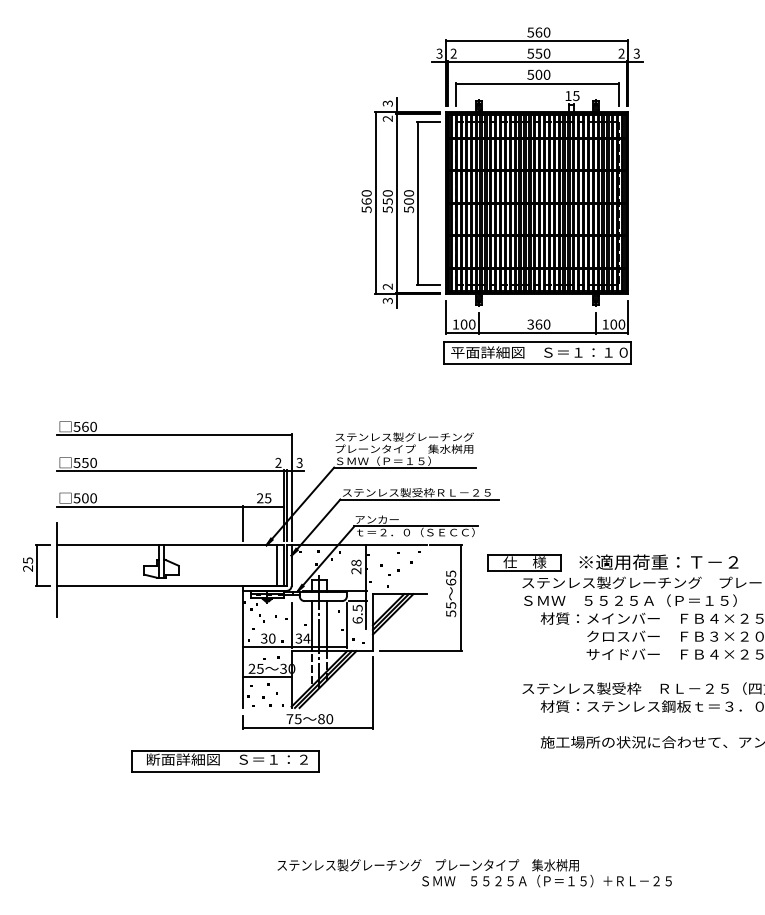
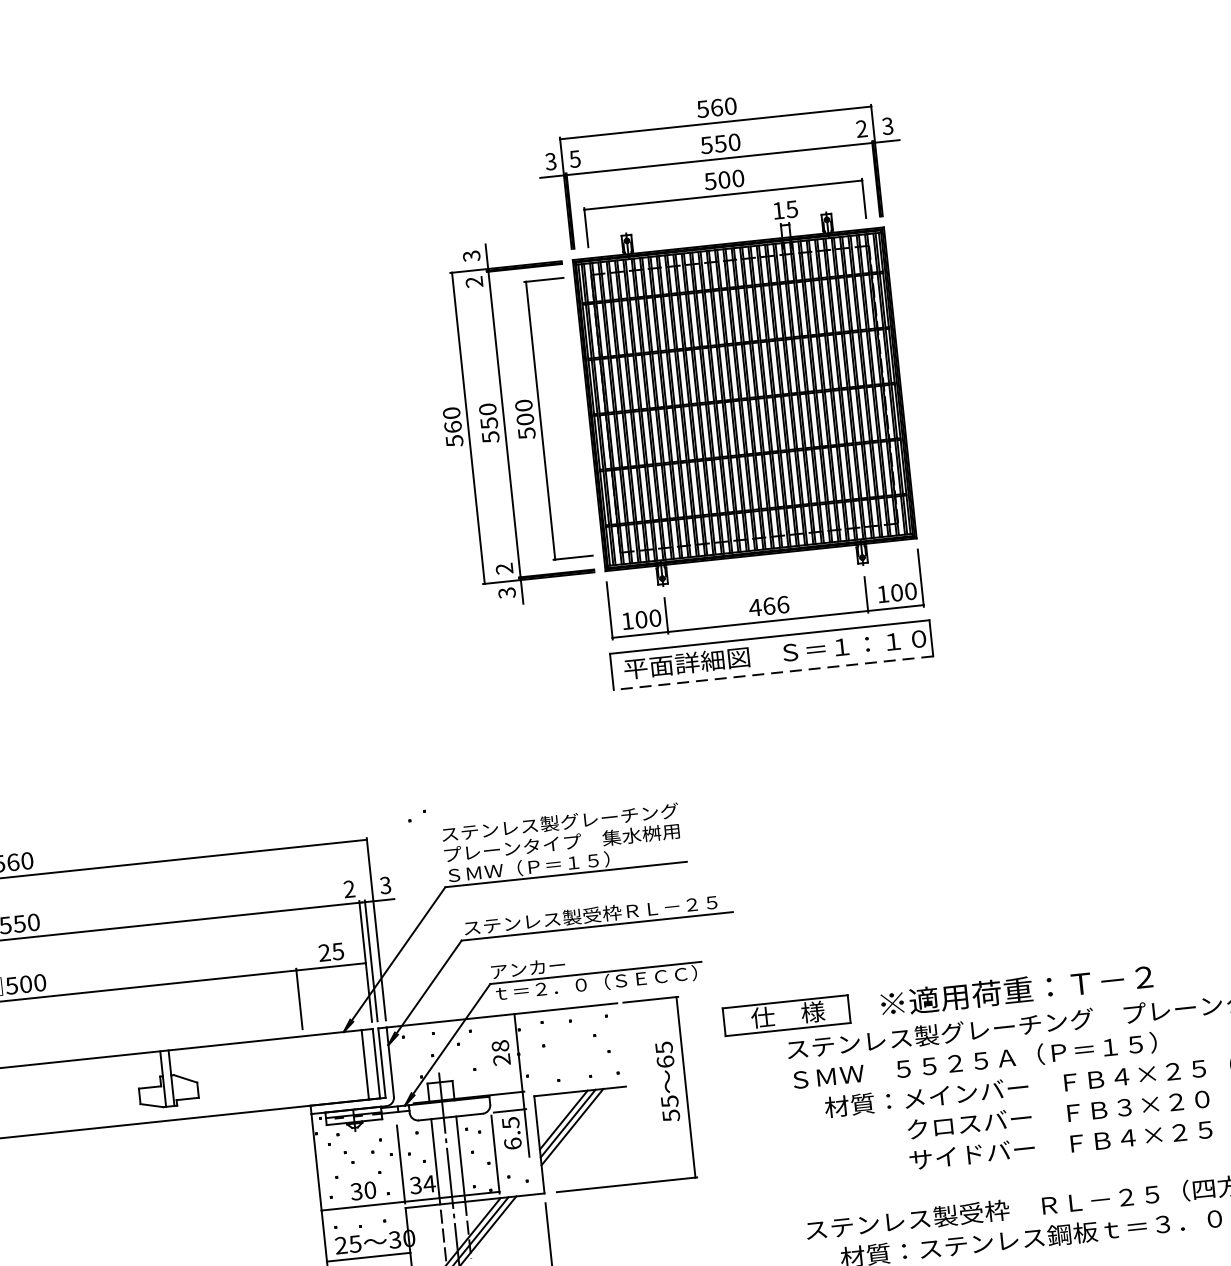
text: (453, 53) -> (574, 158), 2 -> 5
text: (538, 324) -> (768, 606), 360 -> 466
line: (537, 363) -> (773, 672), solid -> dashed
part: (393, 572) -> (415, 815), moved

